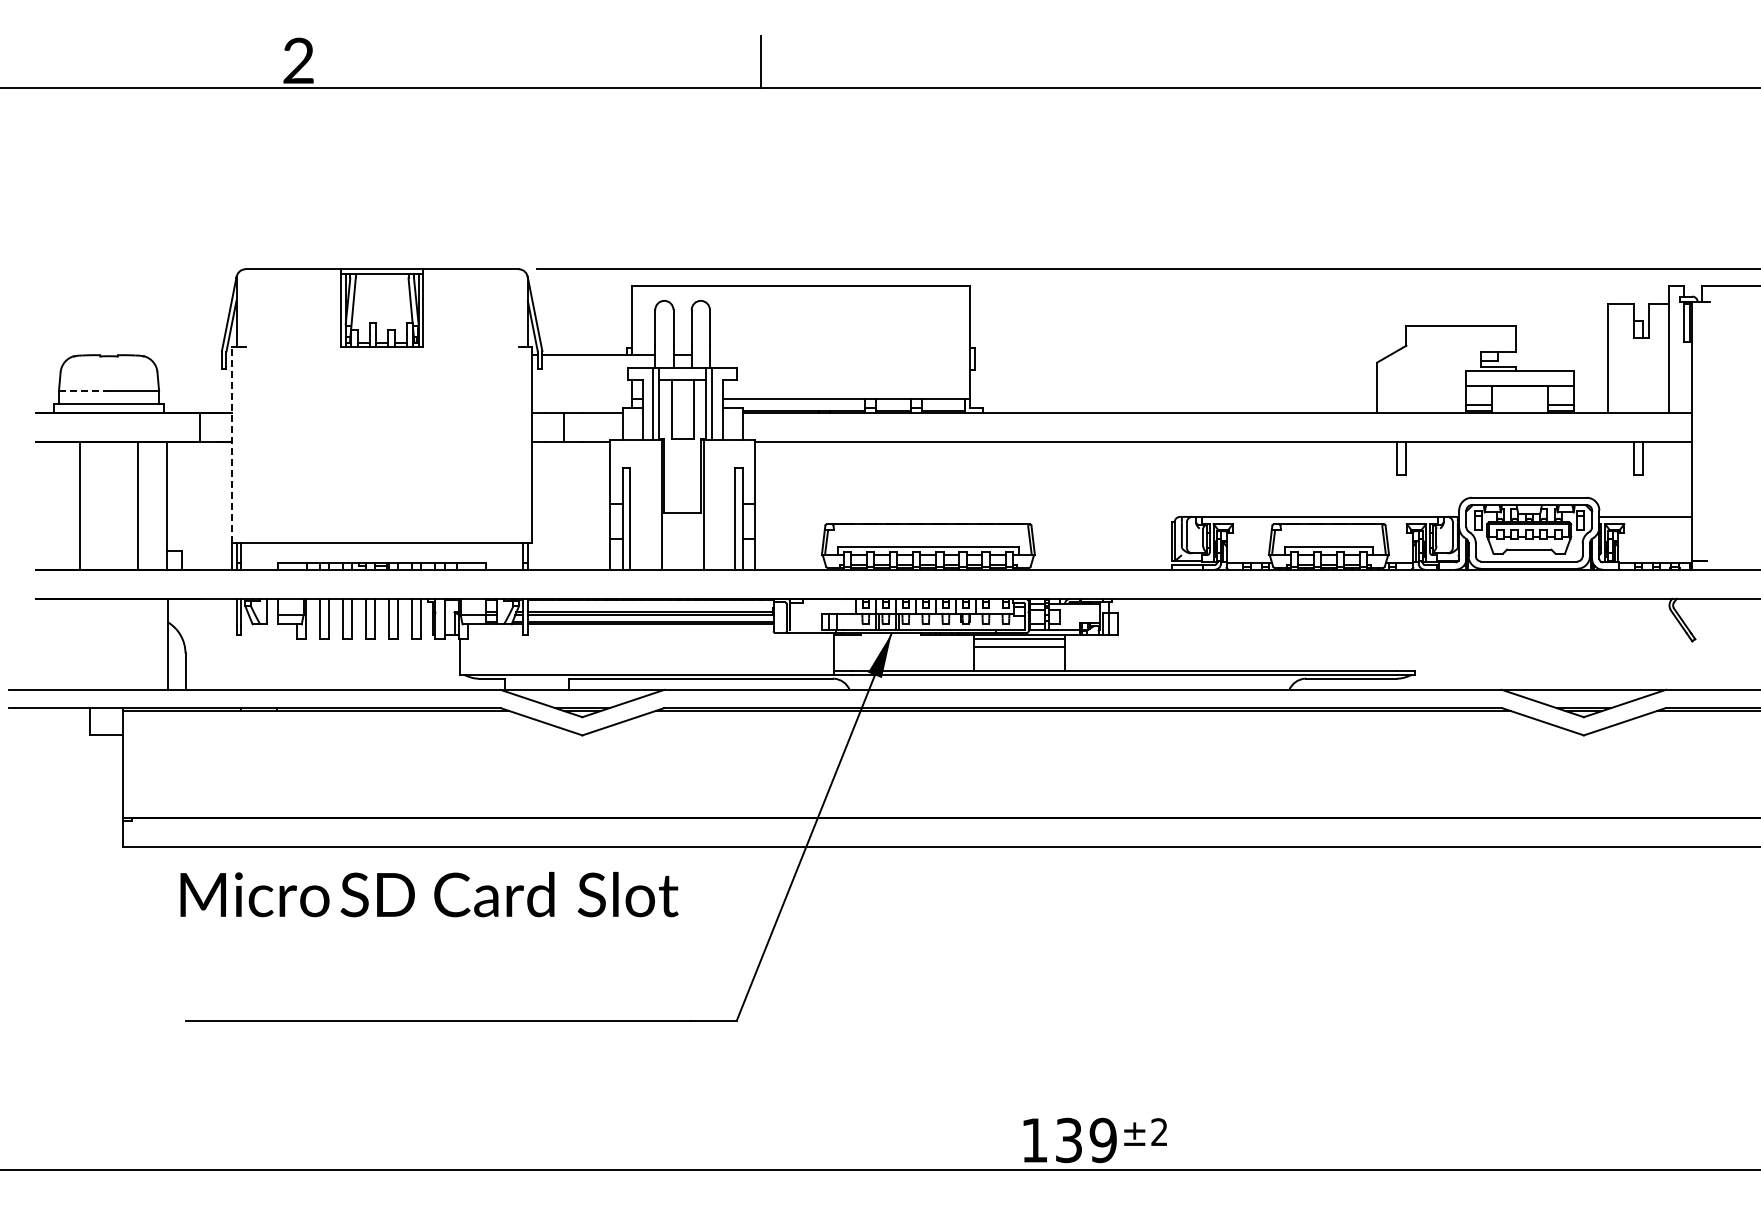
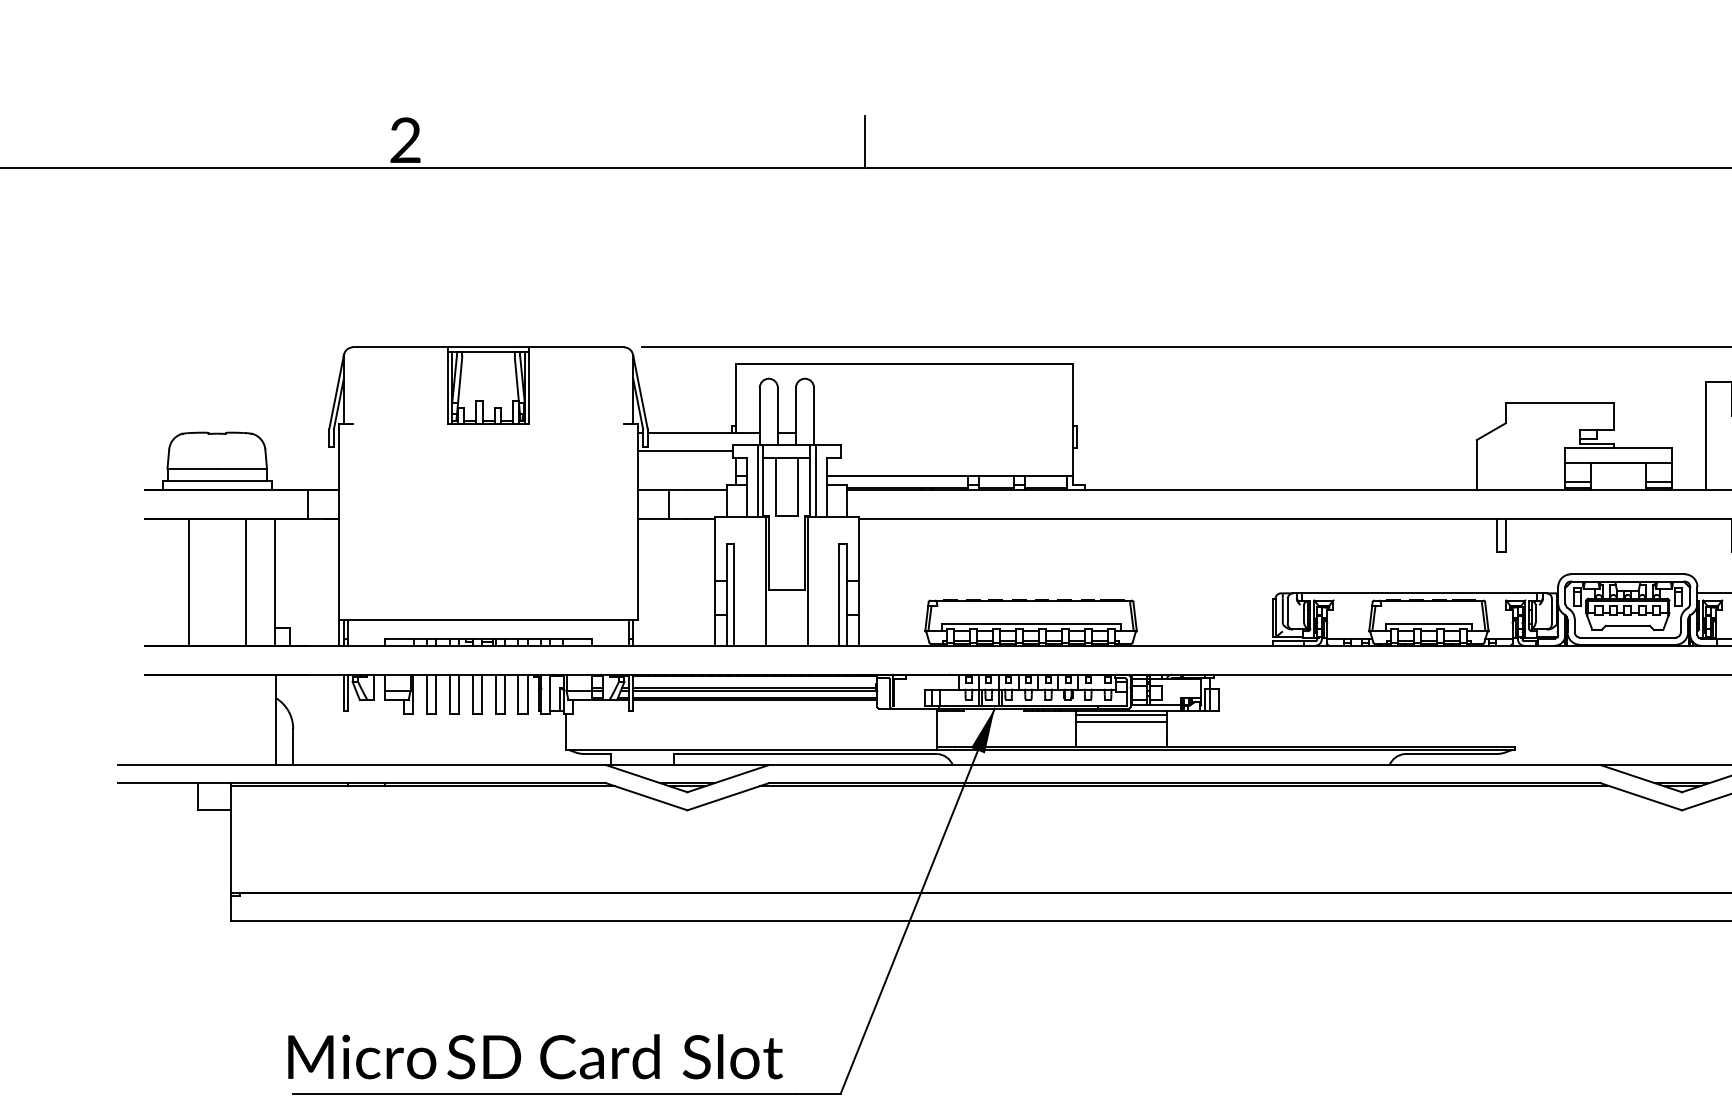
line: (579, 373) -> (684, 450), added
line: (84, 391) -> (192, 468), dashed -> solid
line: (231, 444) -> (338, 521), dashed -> solid
text: (429, 894) -> (535, 1056), moved

